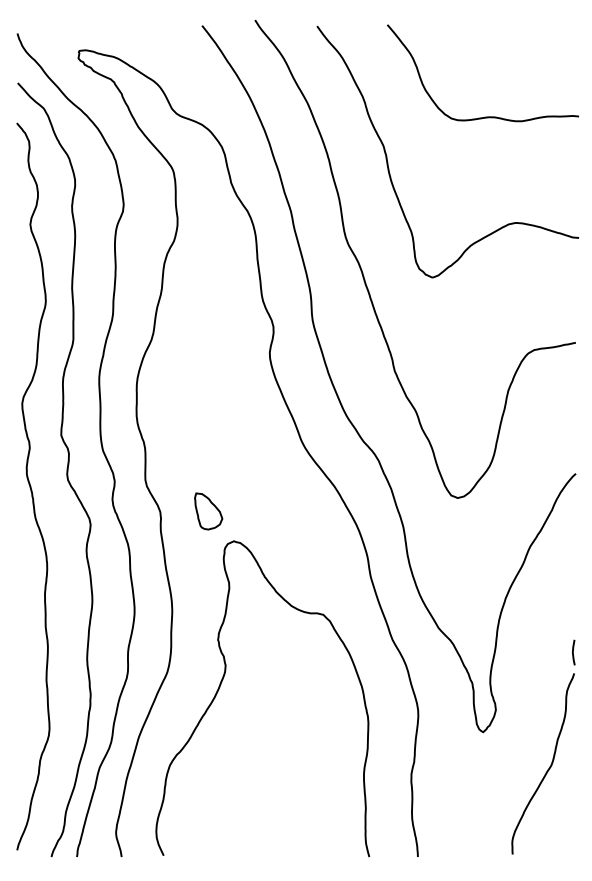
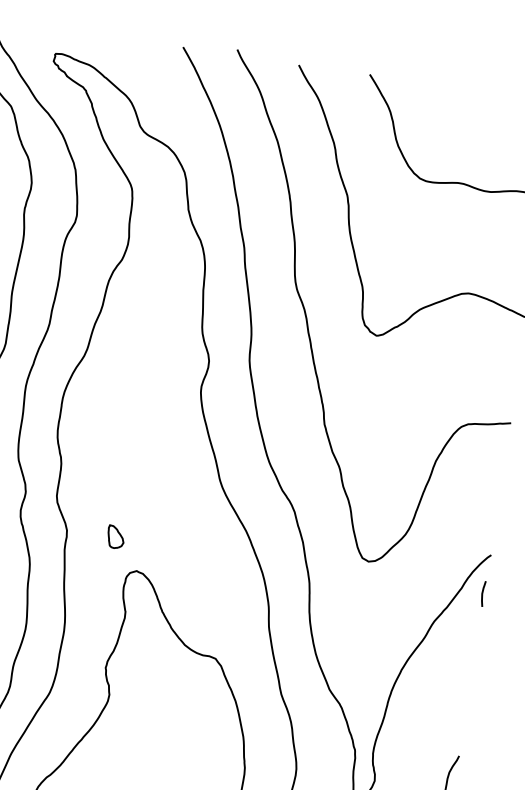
part: (208, 511) -> (115, 537), size x0.6
line: (573, 652) -> (482, 593), moved

